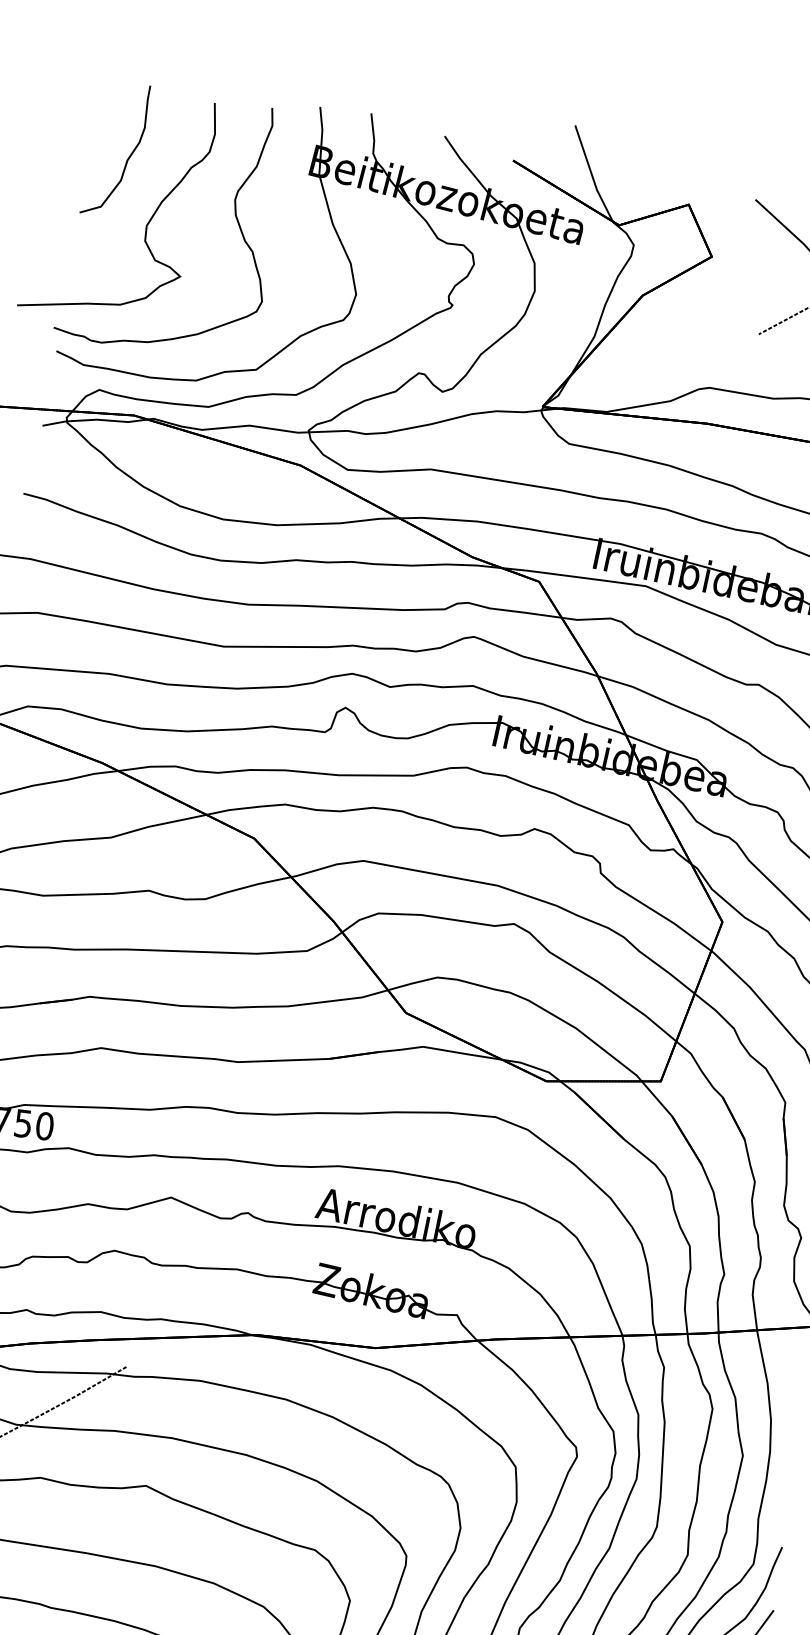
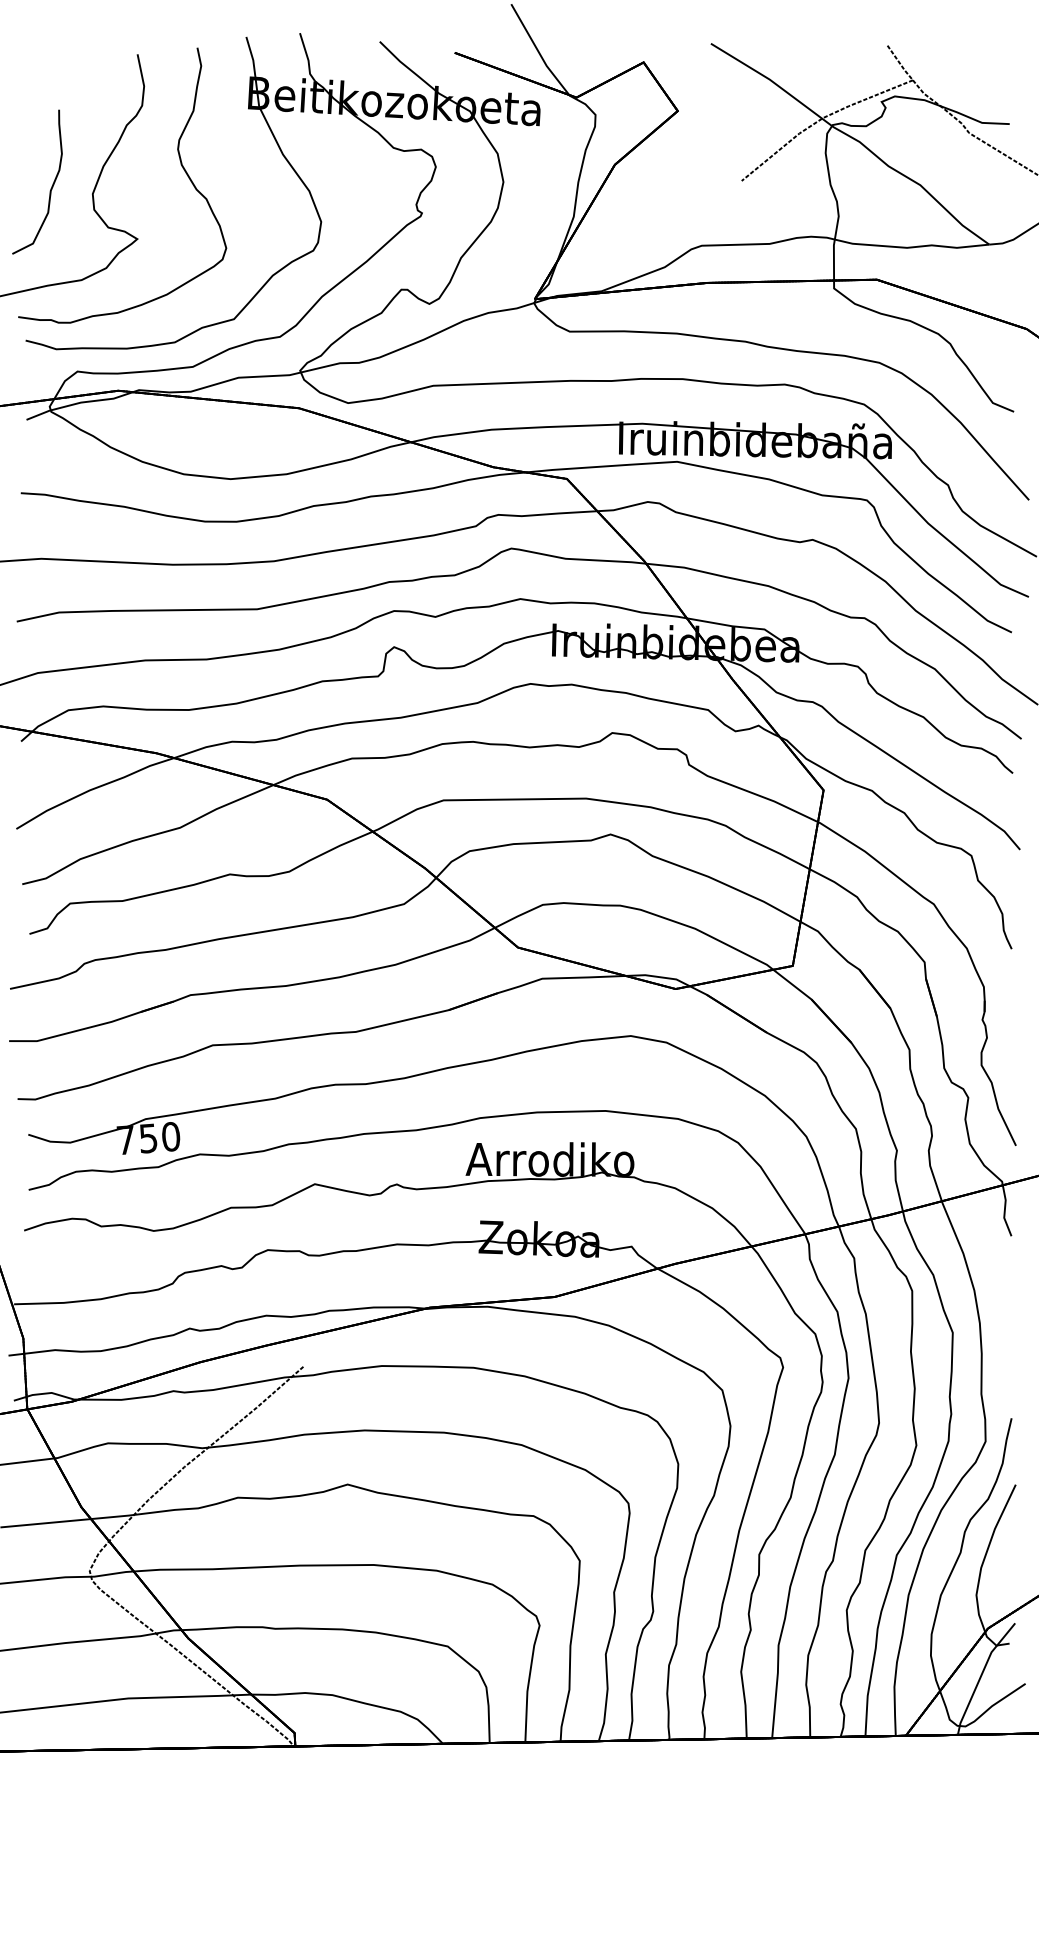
curve: (127, 158) -> (50, 188), moved

